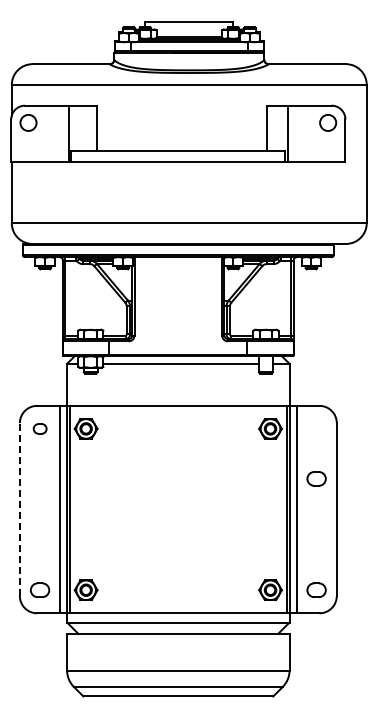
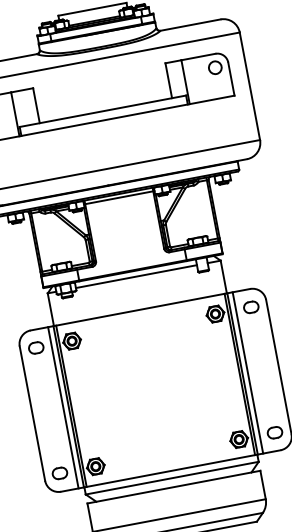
line: (178, 261) -> (119, 197), added
part: (40, 428) -> (36, 347), size x1.43
part: (316, 478) -> (251, 307), moved
line: (19, 509) -> (32, 413), dashed -> solid

